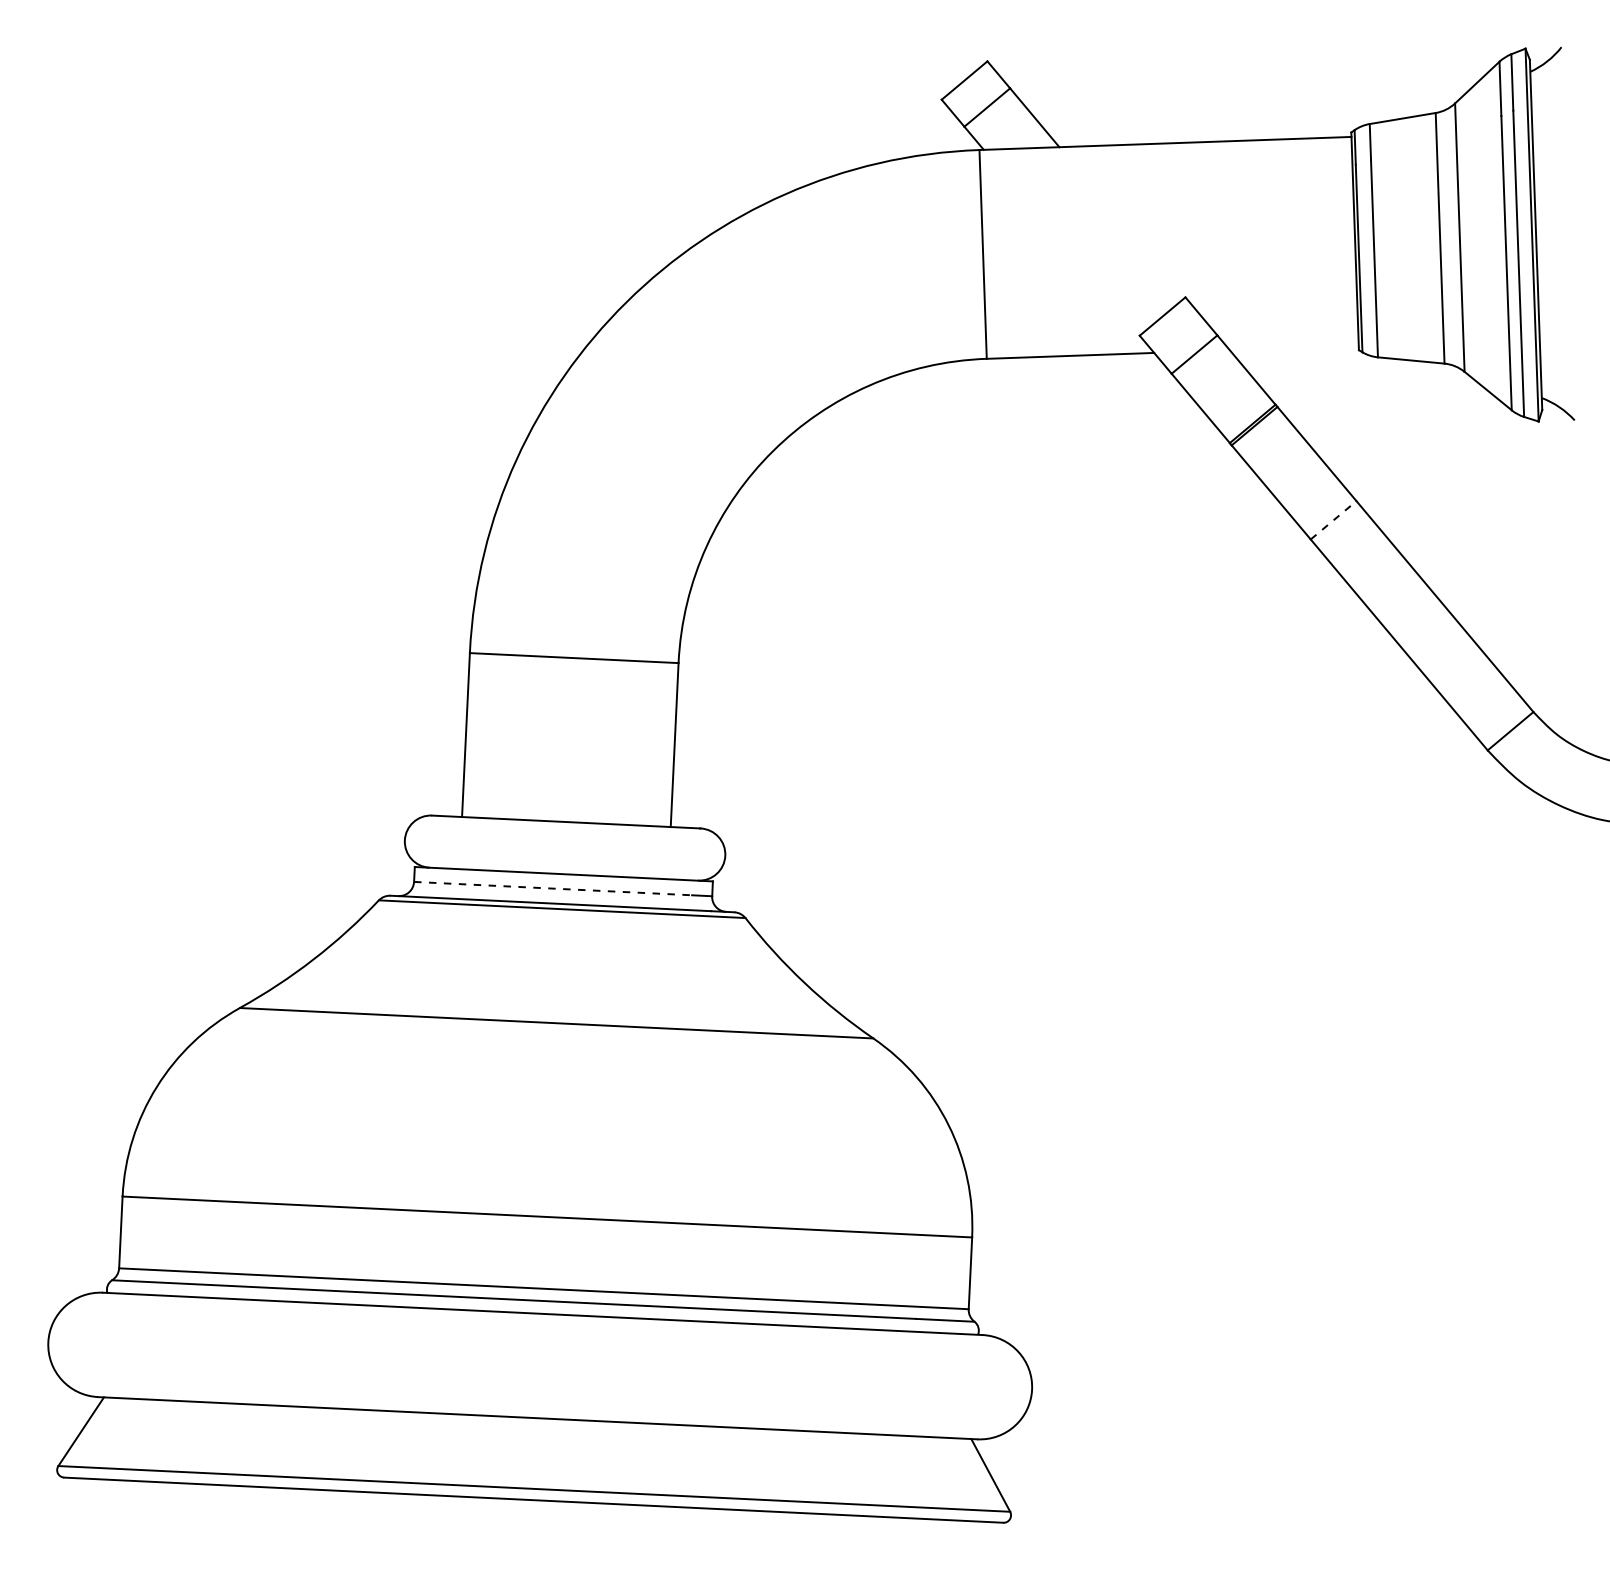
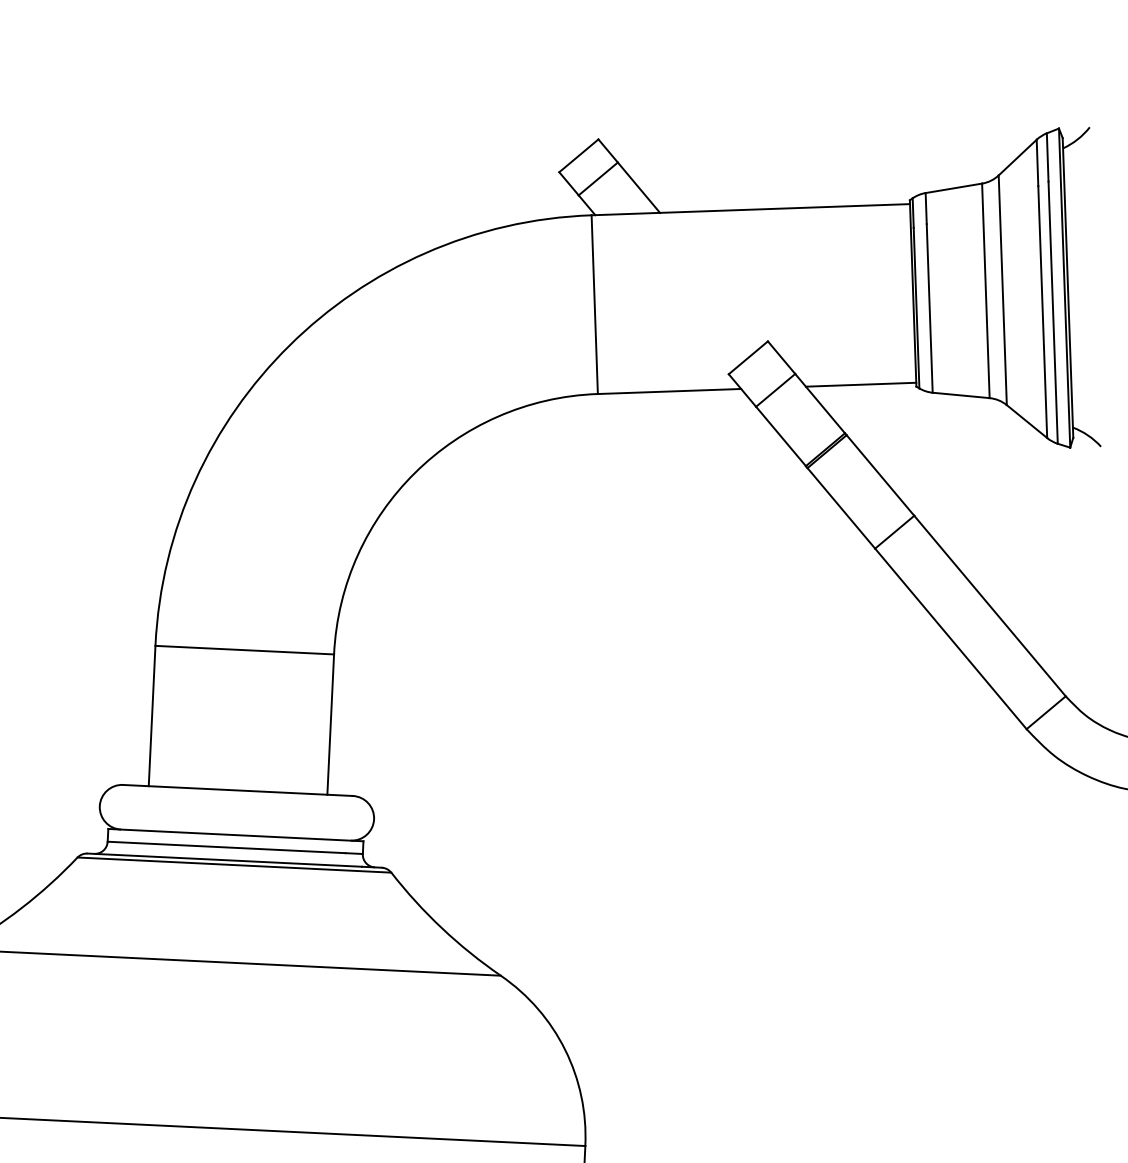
line: (1293, 347) -> (860, 384), added
line: (1333, 520) -> (894, 532), dashed -> solid
line: (553, 888) -> (227, 847), dashed -> solid

